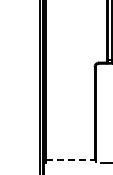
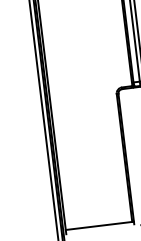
line: (71, 160) -> (100, 226), dashed -> solid

